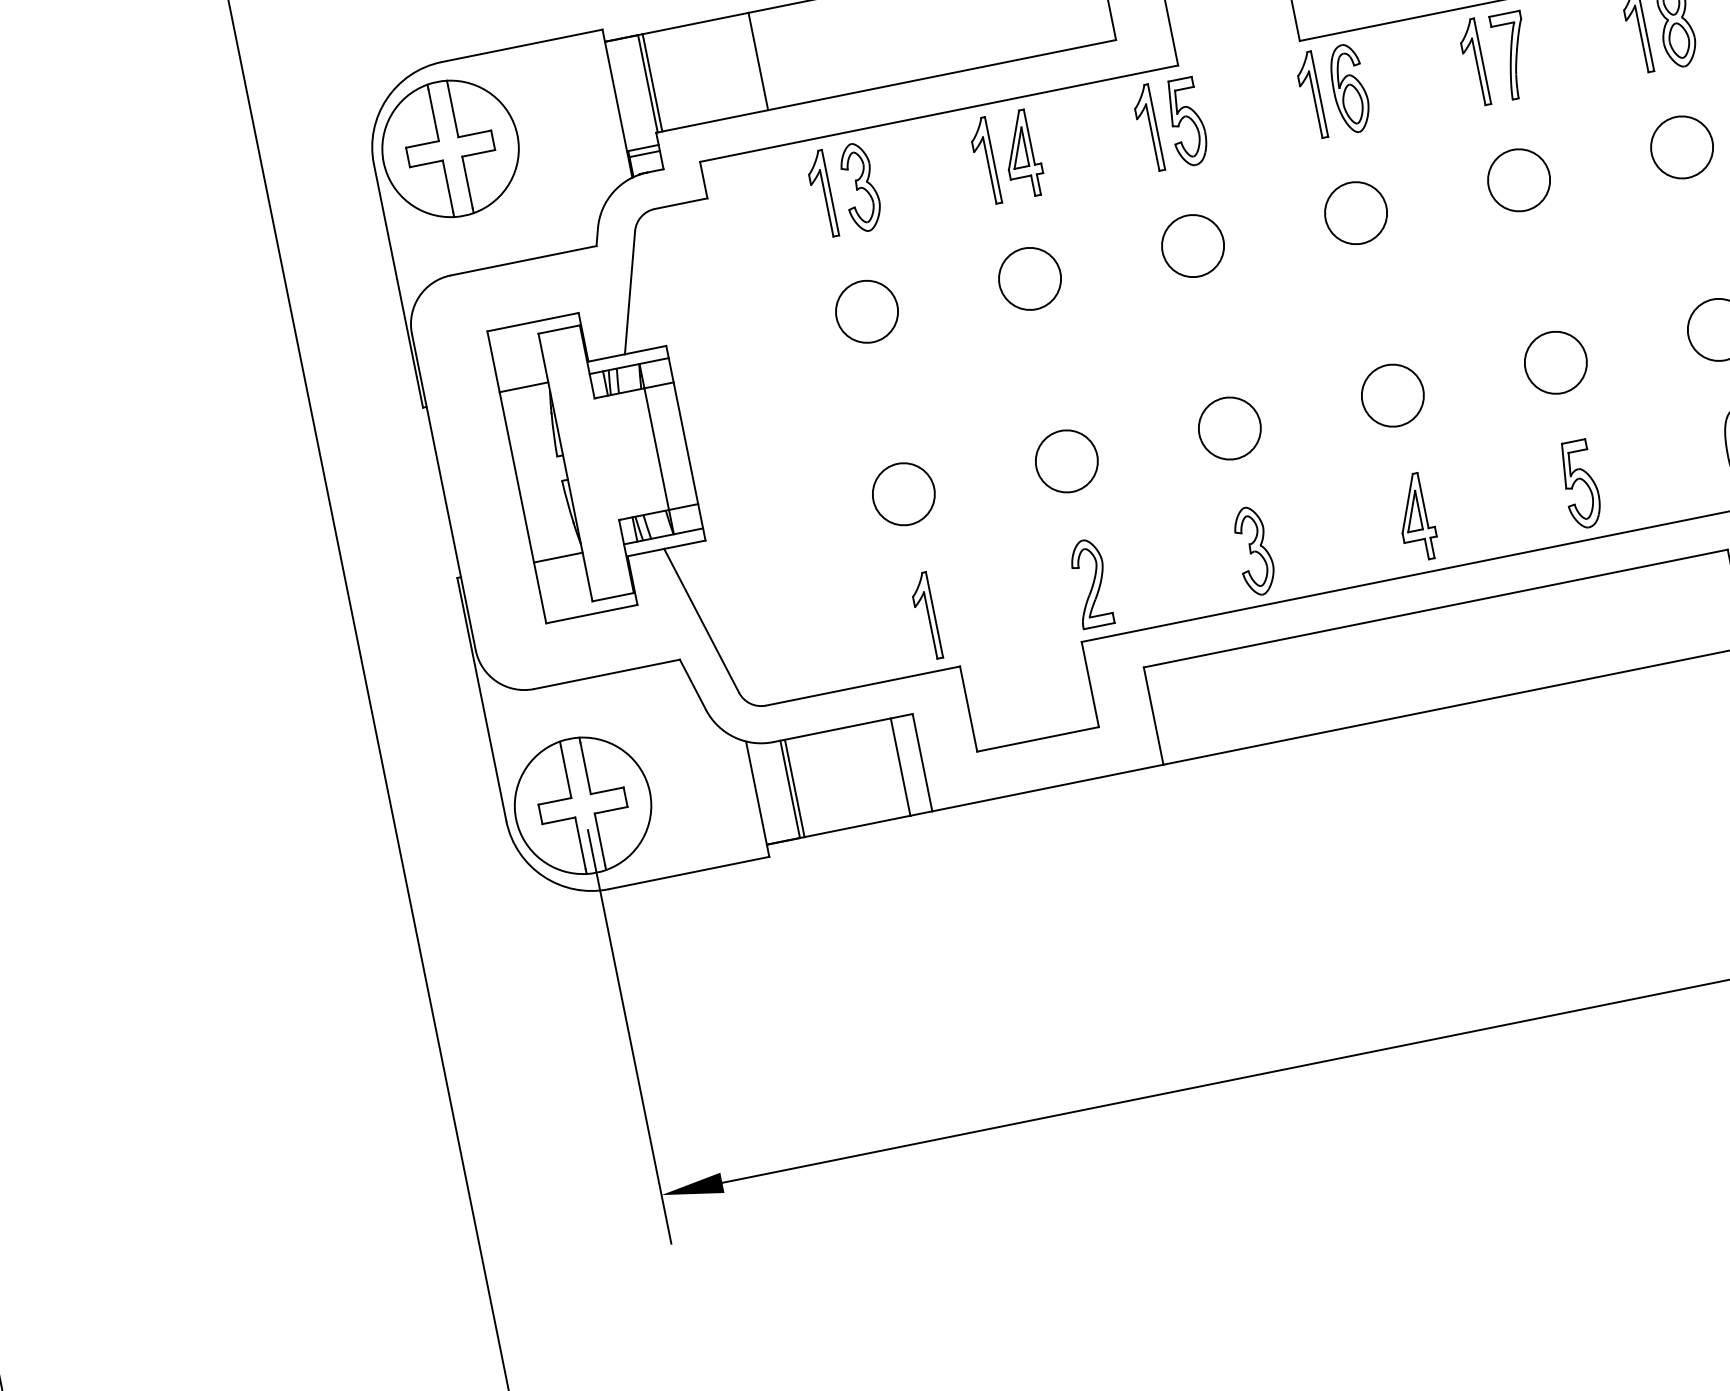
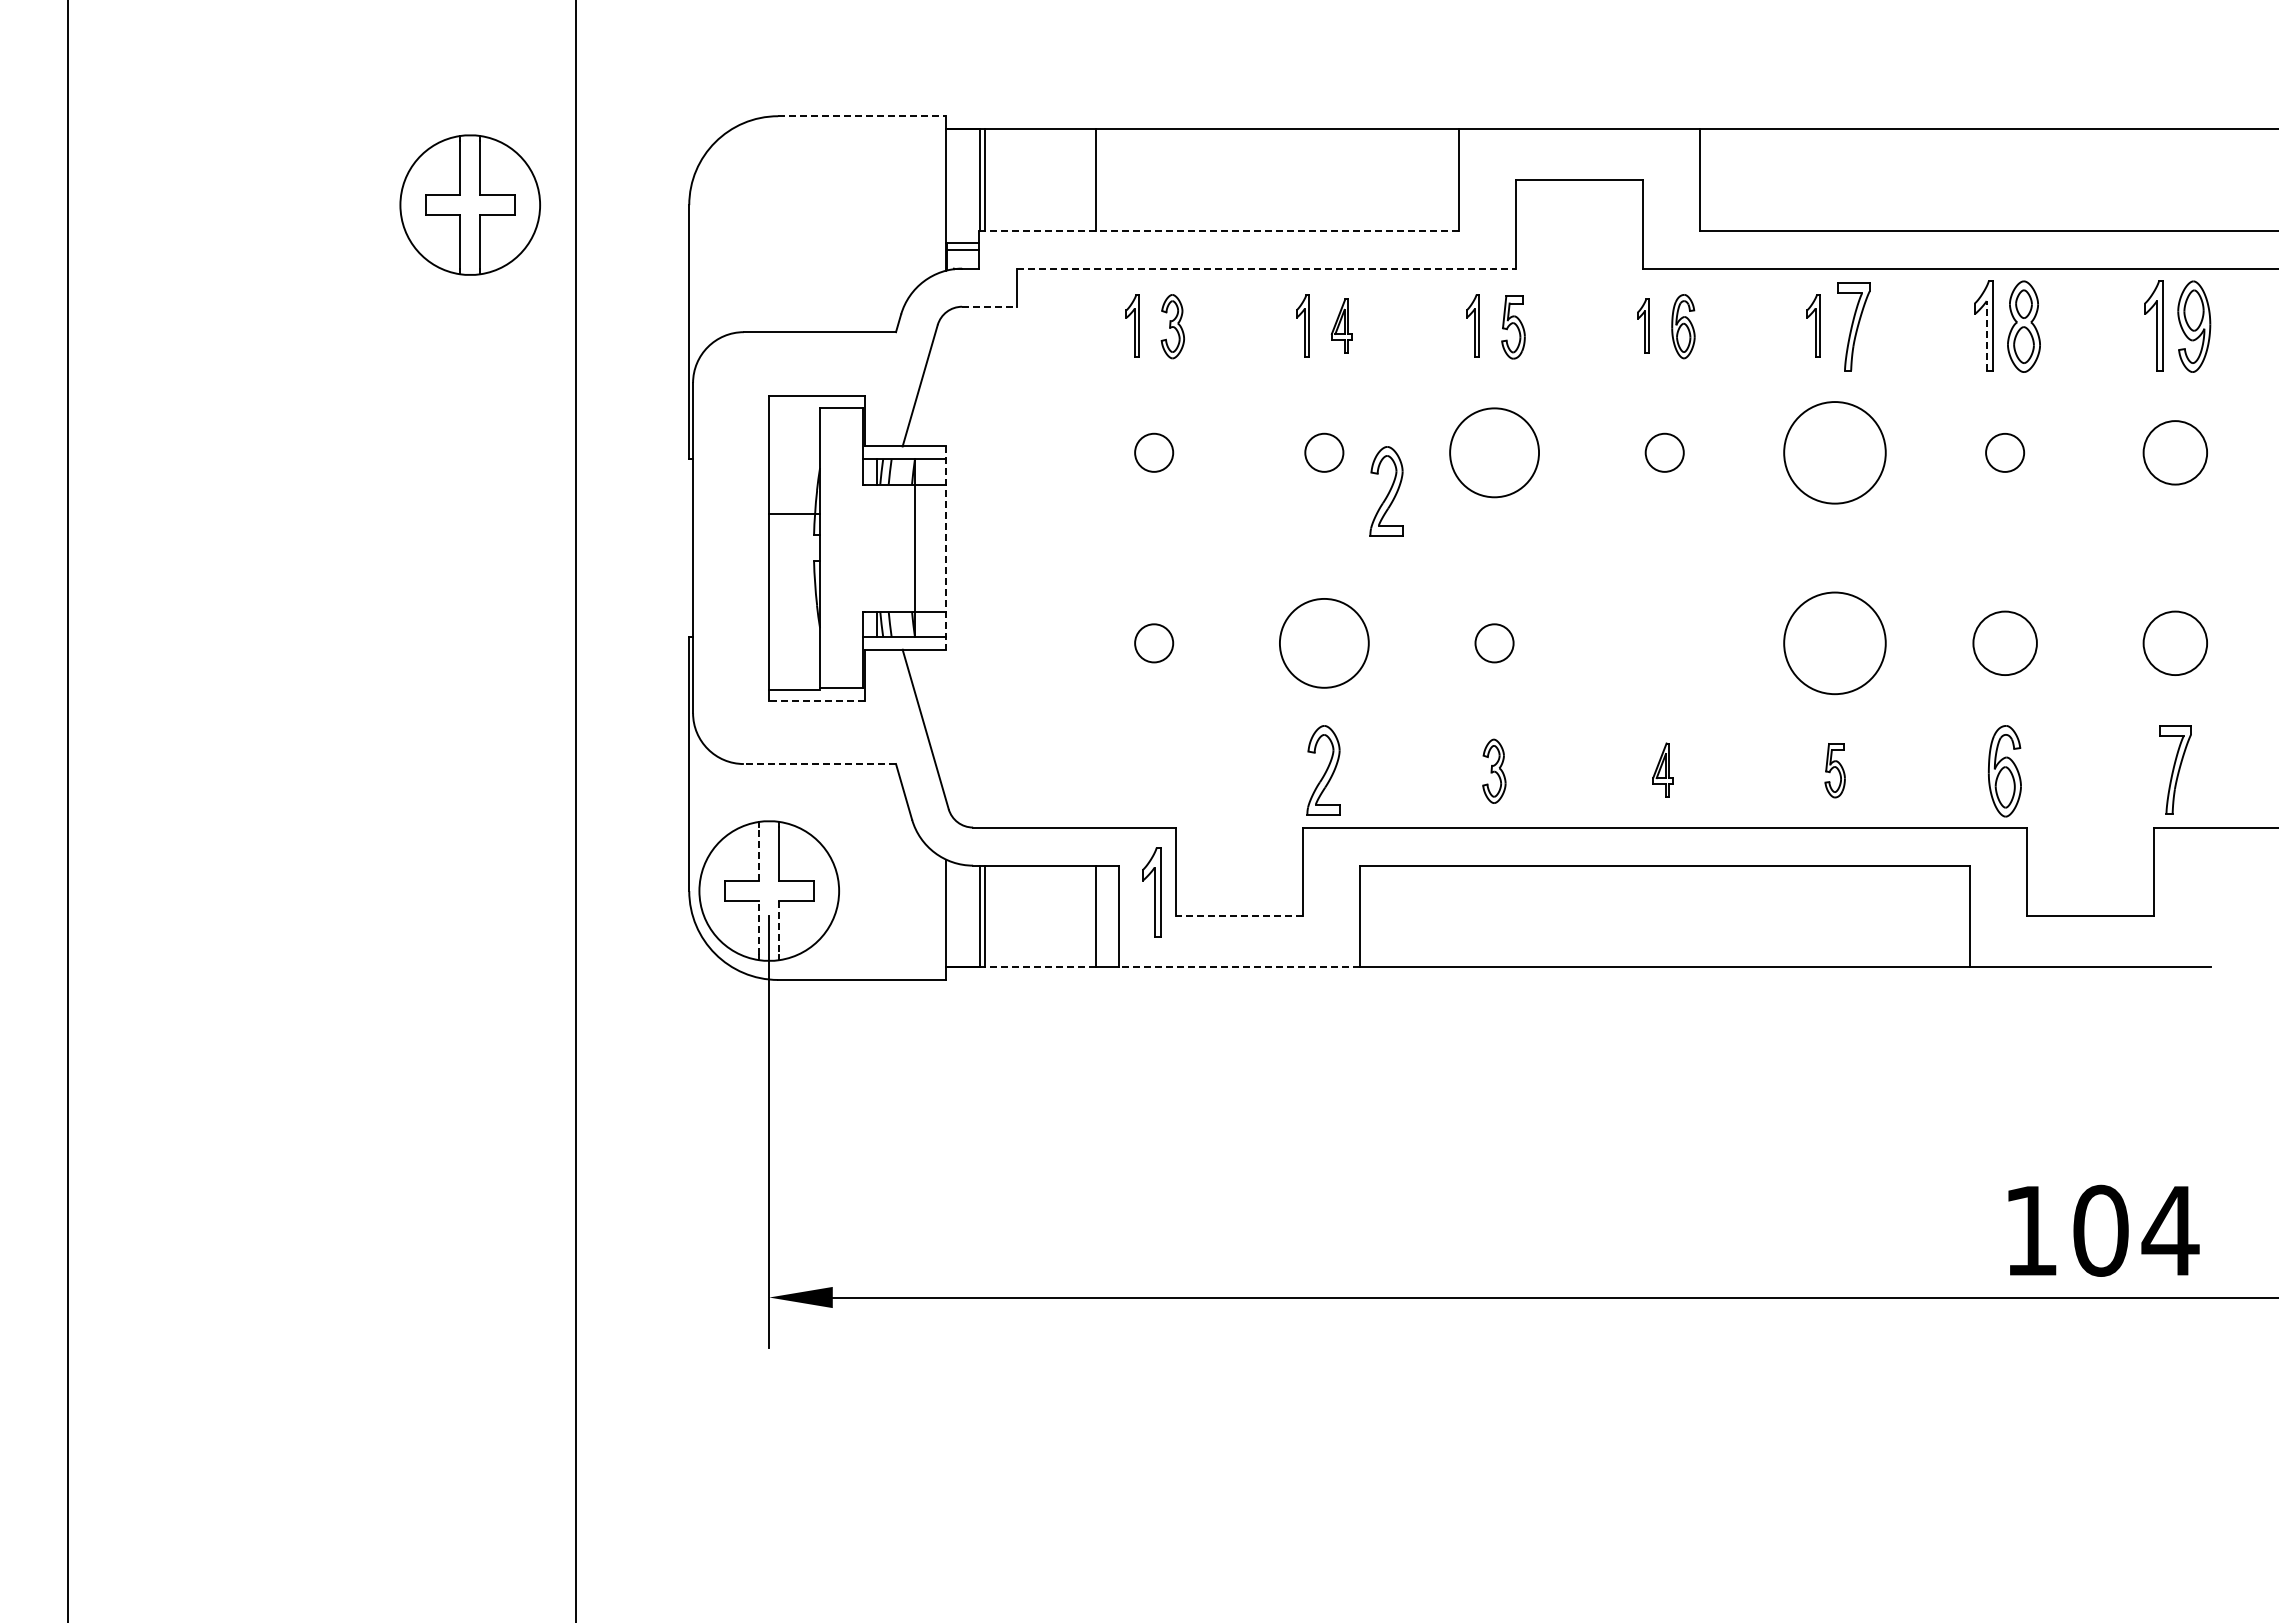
line: (1641, 38) -> (1986, 335), solid -> dashed
line: (522, 46) -> (862, 116), solid -> dashed
part: (1473, 62) -> (1813, 325), size x0.7
line: (886, 86) -> (1219, 230), solid -> dashed
part: (1349, 88) -> (1683, 326), size x0.7
part: (1310, 95) -> (1642, 325), size x0.6
line: (939, 113) -> (1266, 268), solid -> dashed
part: (1186, 122) -> (1513, 327), size x0.7
part: (1147, 128) -> (1472, 325), size x0.7
circle: (1681, 147) -> (2004, 452), size x0.6
part: (449, 148) -> (469, 204), moved
part: (1021, 153) -> (1341, 325), size x0.6
part: (984, 161) -> (1302, 325), size x0.7
circle: (1518, 180) -> (1834, 452), size x1.6
part: (860, 187) -> (1172, 326), size x0.7
part: (821, 194) -> (1132, 325), size x0.7
line: (682, 203) -> (990, 306), solid -> dashed
circle: (1355, 212) -> (1664, 452), size x0.6
circle: (1192, 245) -> (1494, 452), size x1.4
circle: (1030, 278) -> (1324, 452), size x0.6
part: (1097, 303) -> (1386, 491), added
circle: (866, 311) -> (1153, 452), size x0.6
circle: (1555, 363) -> (1834, 643), size x1.6
line: (523, 387) -> (794, 514), moved
circle: (1392, 394) -> (1664, 642), removed
circle: (1229, 428) -> (1494, 643), size x0.6
line: (685, 443) -> (945, 548), solid -> dashed
circle: (1067, 461) -> (1324, 643), size x1.4
part: (1580, 484) -> (1835, 770), size x0.6
circle: (903, 494) -> (1153, 643), size x0.6
part: (1415, 516) -> (1662, 769), size x0.6
part: (1254, 551) -> (1494, 771), size x0.7
line: (558, 558) -> (794, 690), moved
line: (591, 614) -> (816, 700), solid -> dashed
part: (925, 616) -> (1151, 892), moved
line: (606, 674) -> (819, 764), solid -> dashed
line: (1038, 739) -> (1239, 916), solid -> dashed
line: (566, 771) -> (759, 853), solid -> dashed
line: (1048, 788) -> (1239, 967), solid -> dashed
line: (856, 826) -> (1039, 967), solid -> dashed
line: (600, 839) -> (779, 928), solid -> dashed
line: (580, 843) -> (759, 928), solid -> dashed

